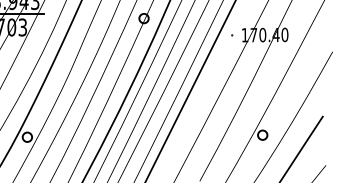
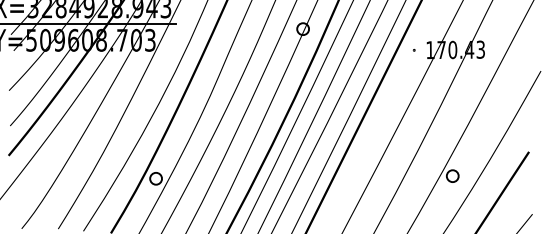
text: (284, 34) -> (480, 49), 170.40 -> 170.43

